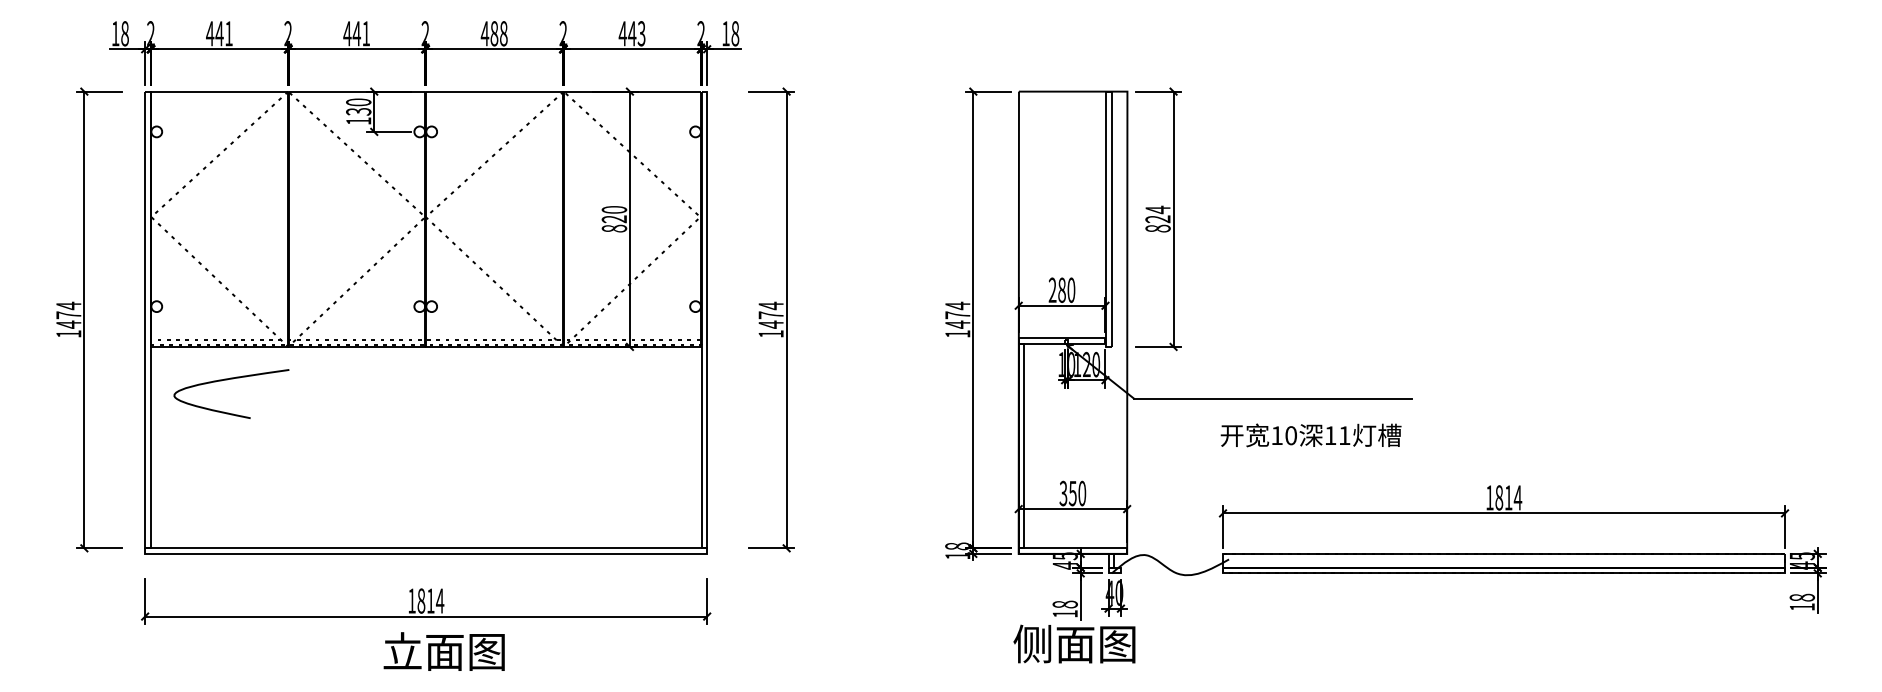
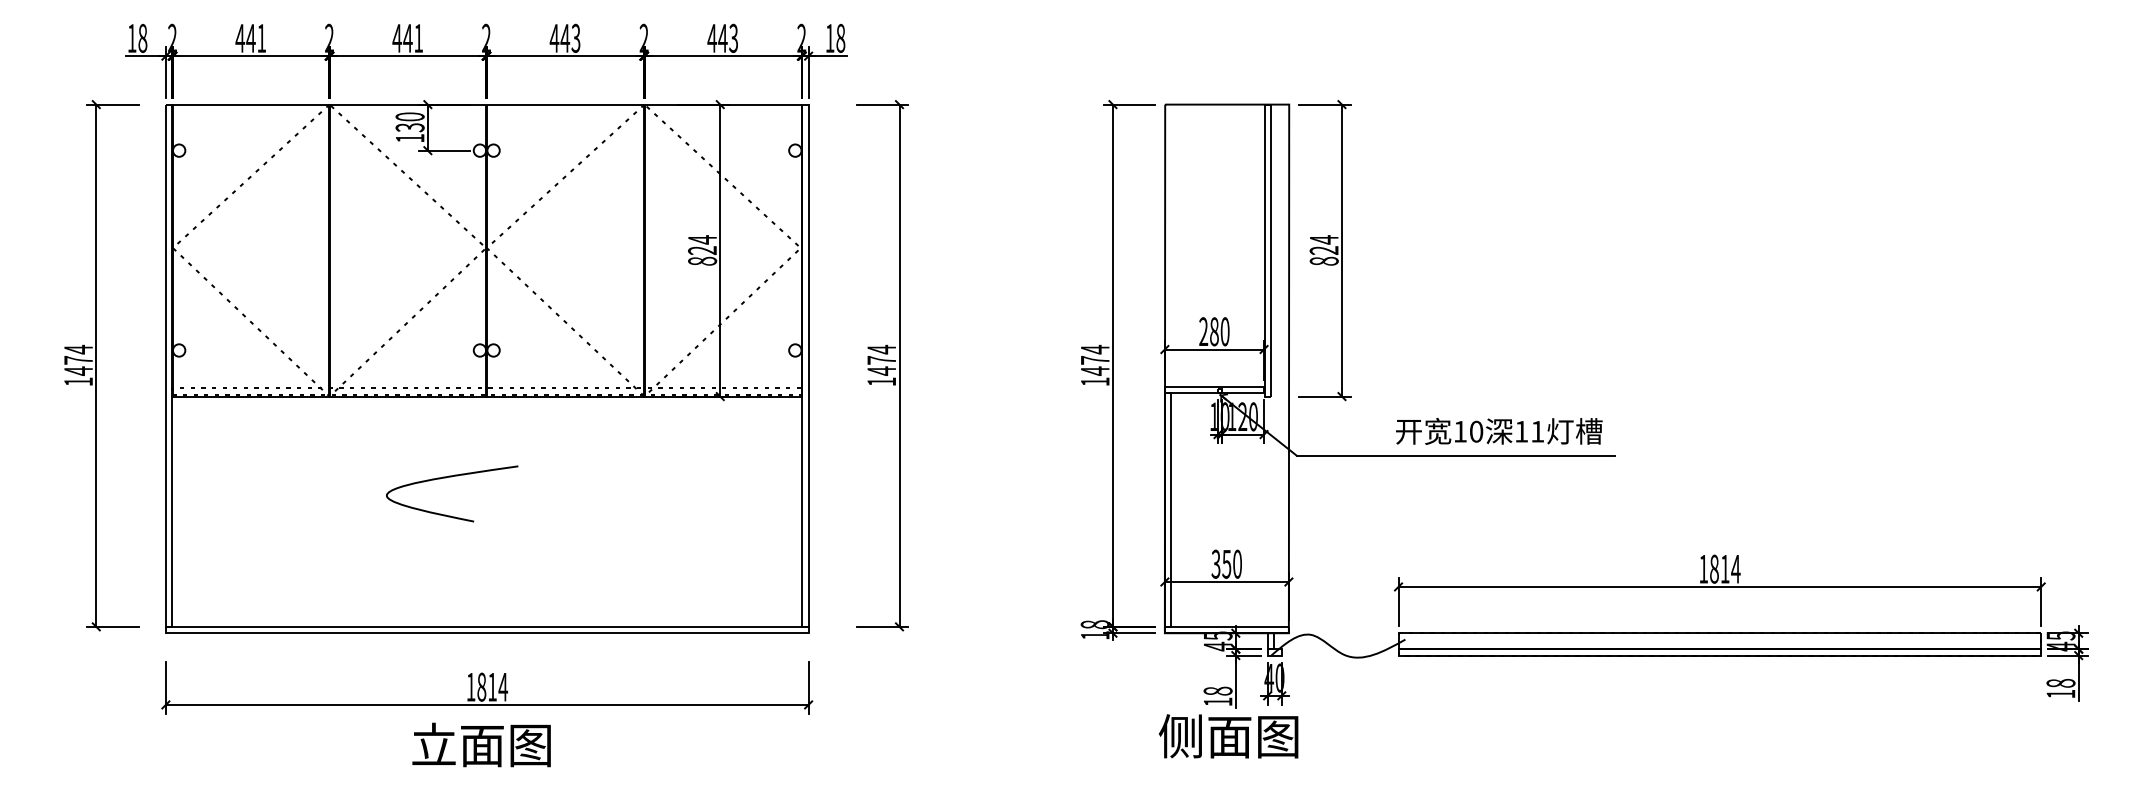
text: (498, 33) -> (569, 38), 488 -> 443
text: (614, 209) -> (702, 239), 820 -> 824
curve: (227, 380) -> (447, 478), moved
text: (1310, 435) -> (1498, 431), moved
text: (443, 651) -> (480, 744), moved

